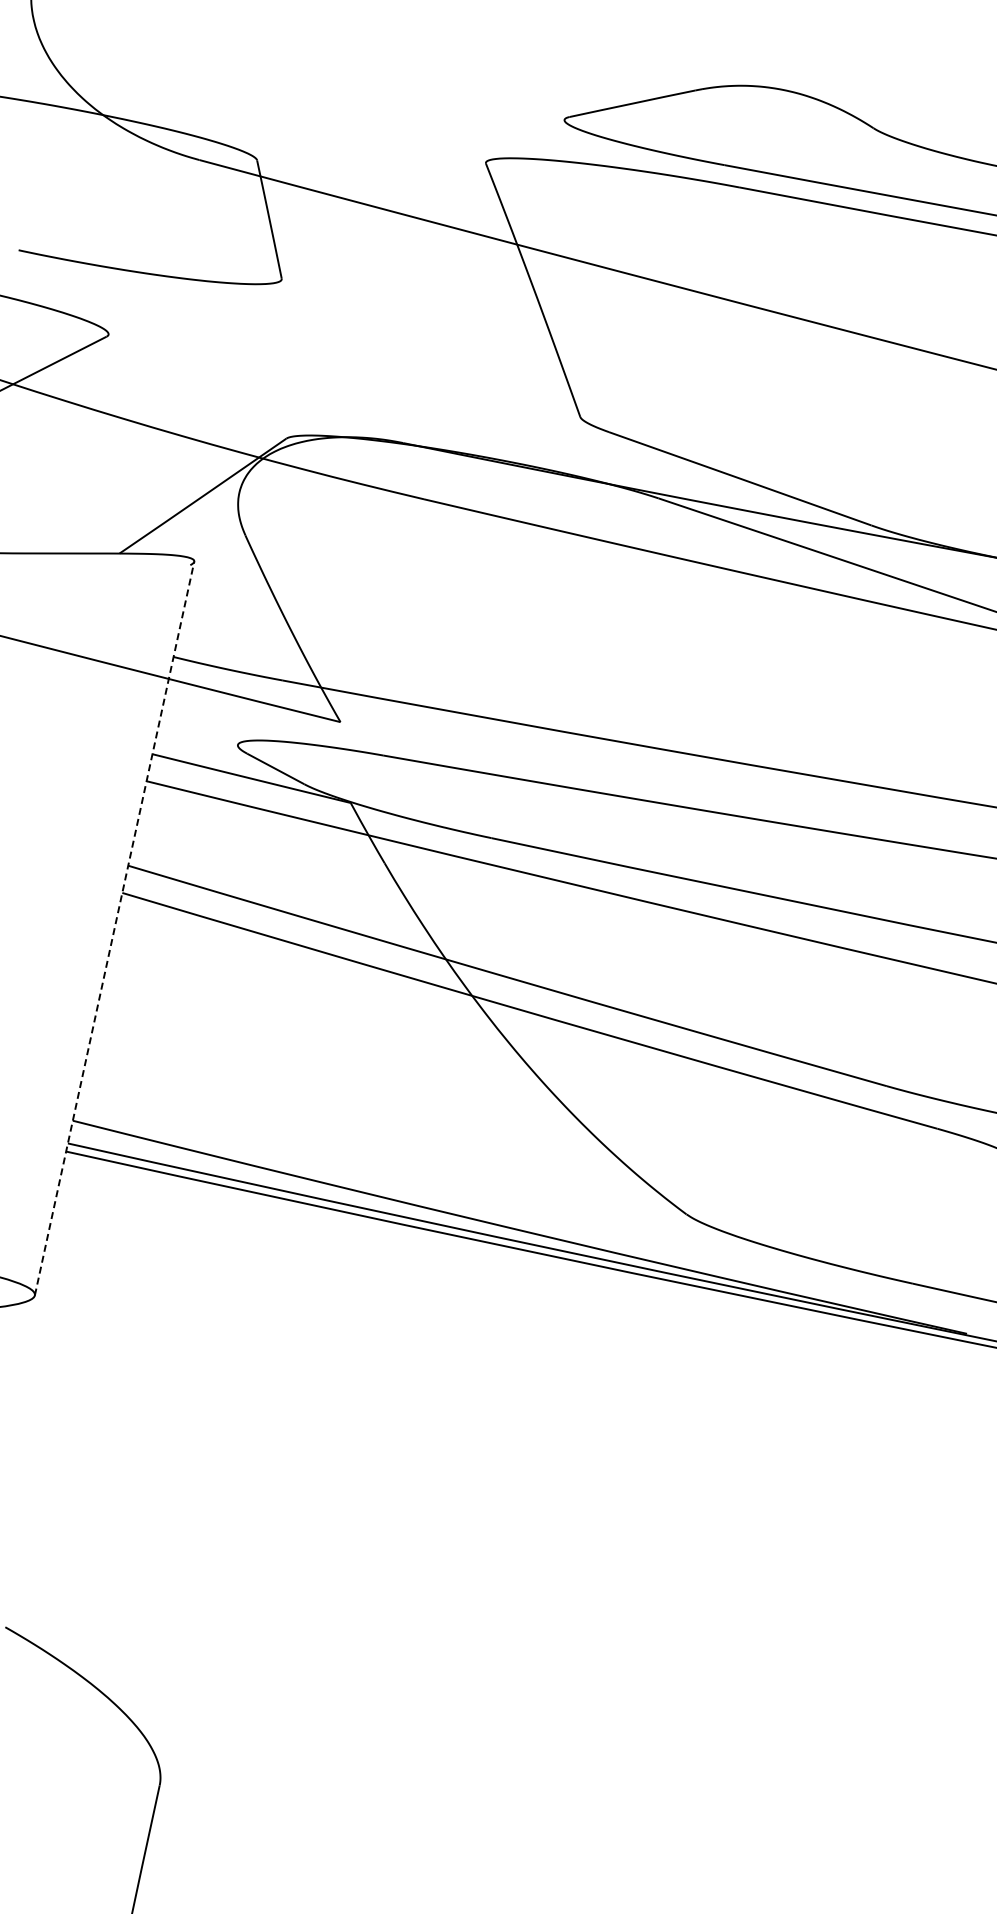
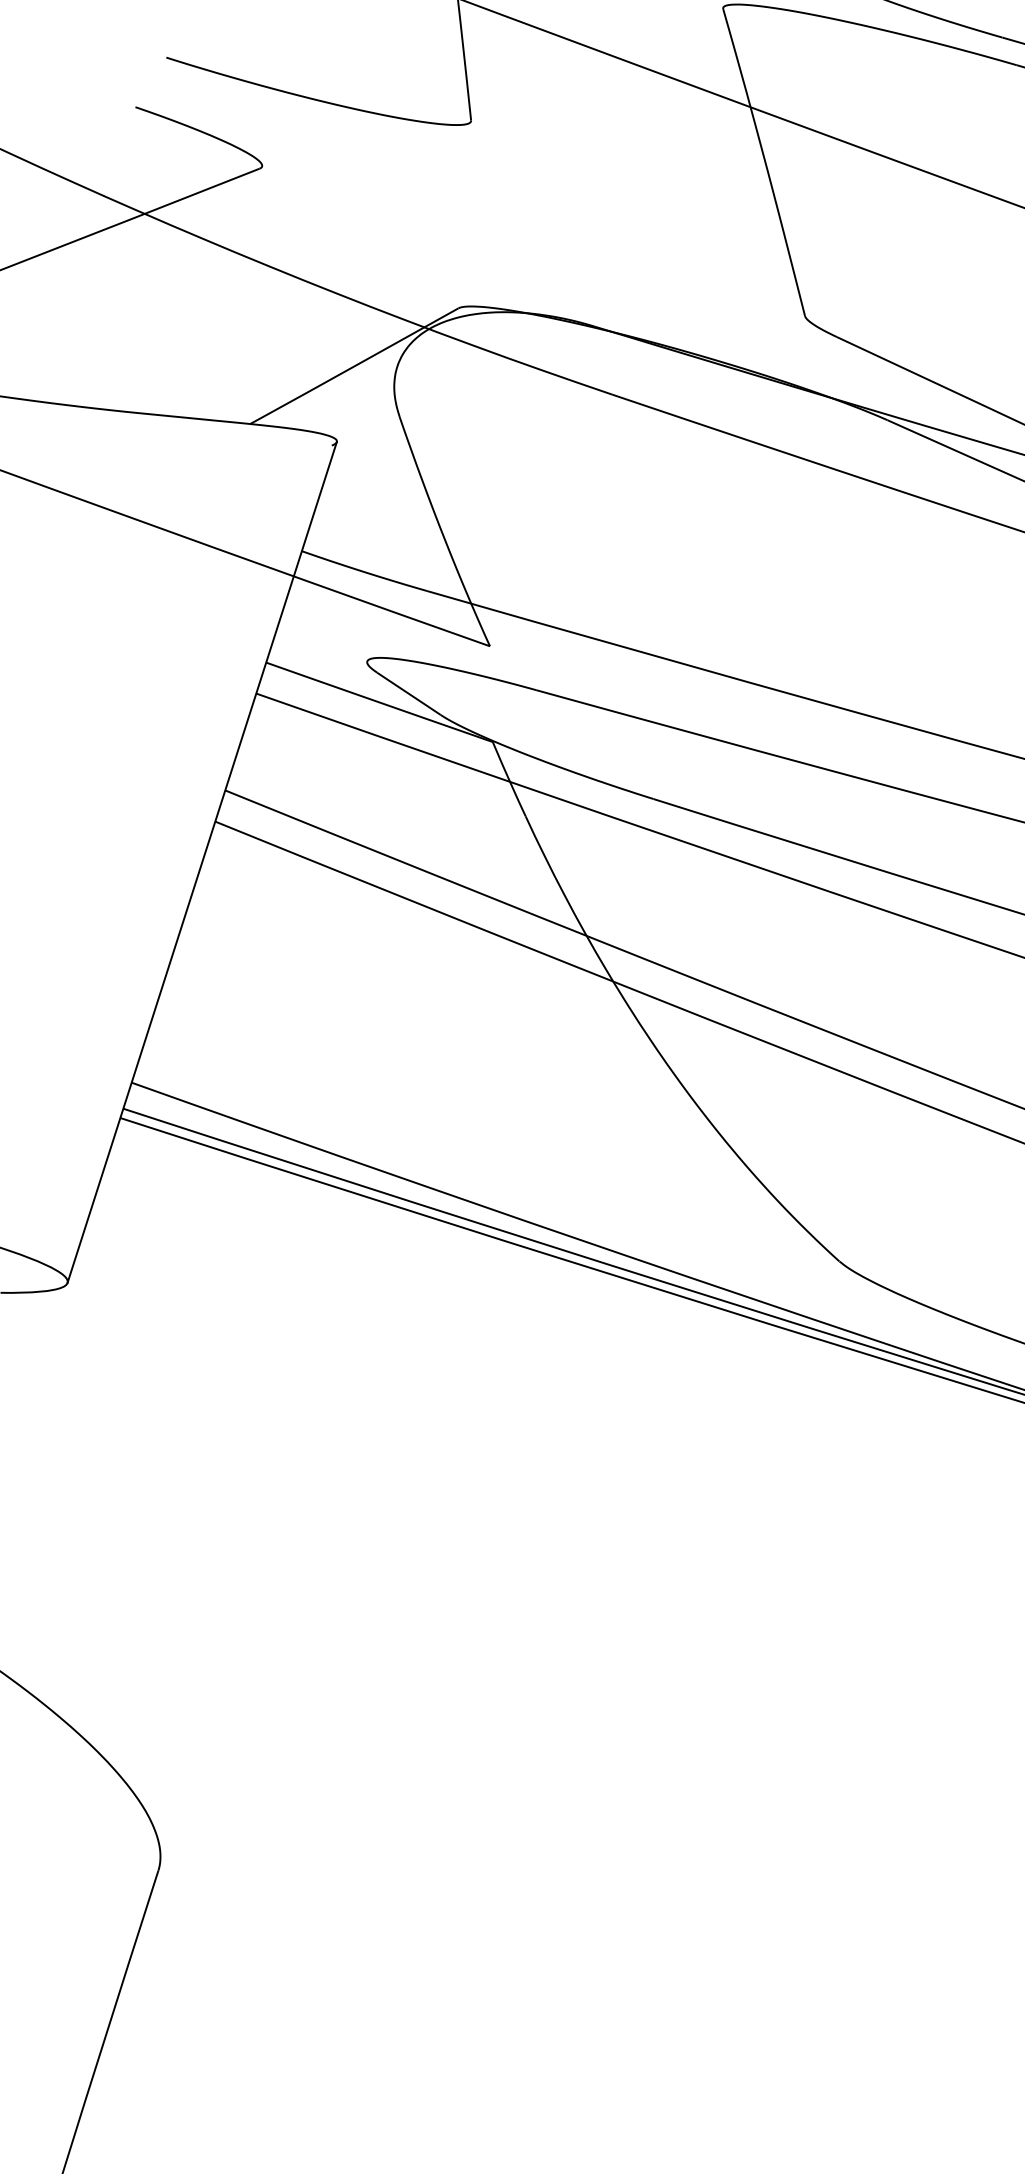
line: (114, 928) -> (202, 862), dashed -> solid

